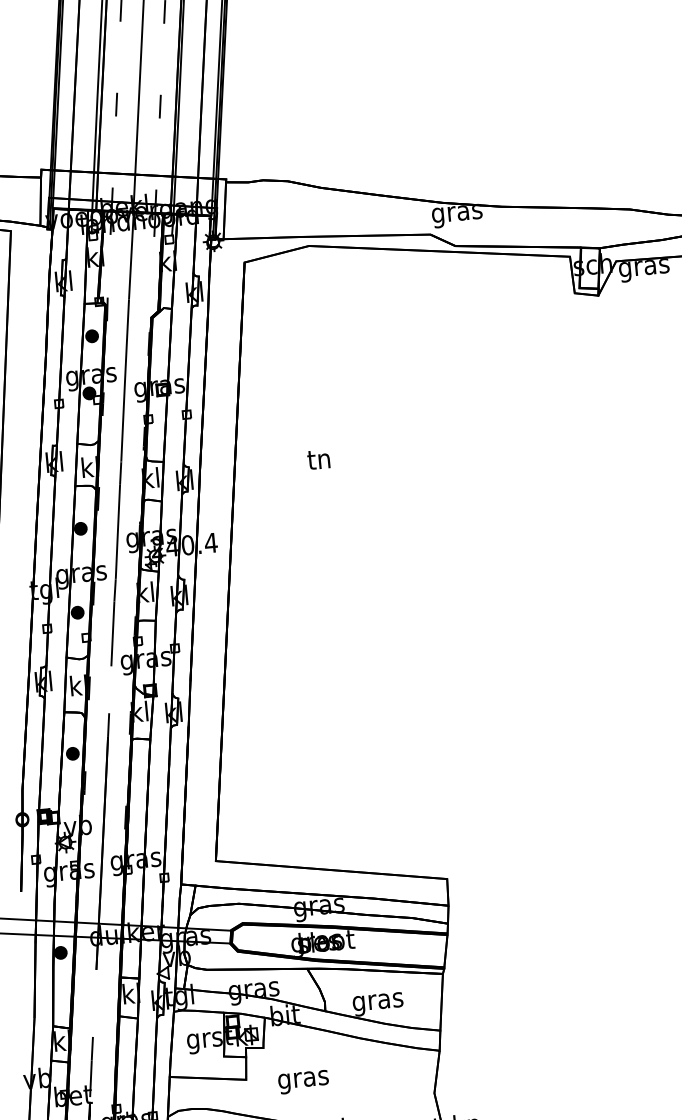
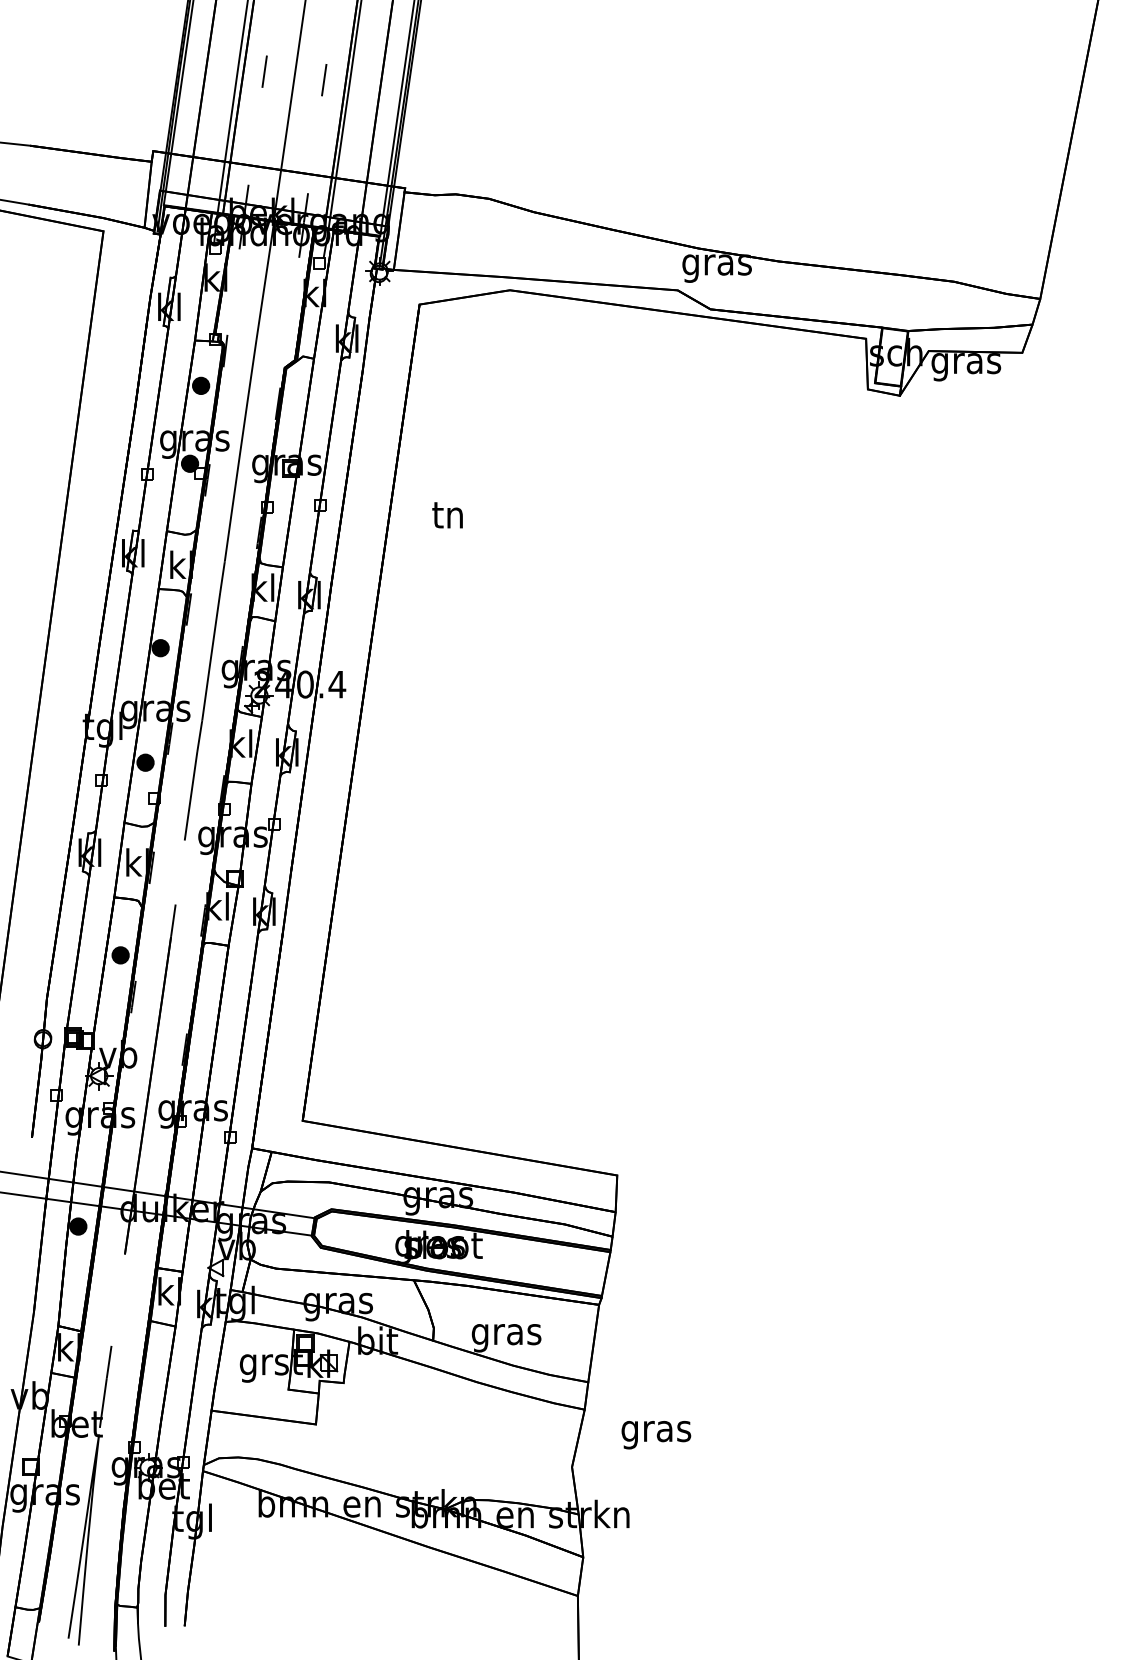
text: (318, 459) -> (447, 515), moved
text: (303, 1082) -> (656, 1435), moved

